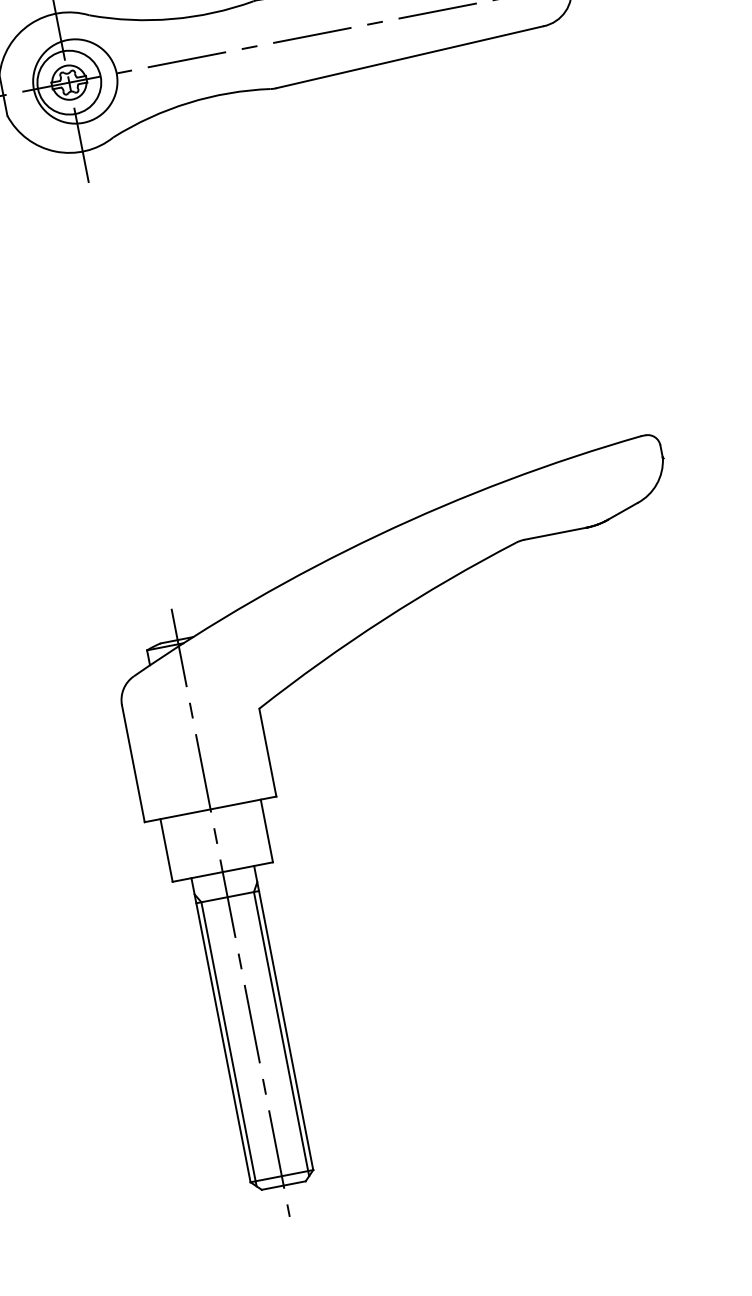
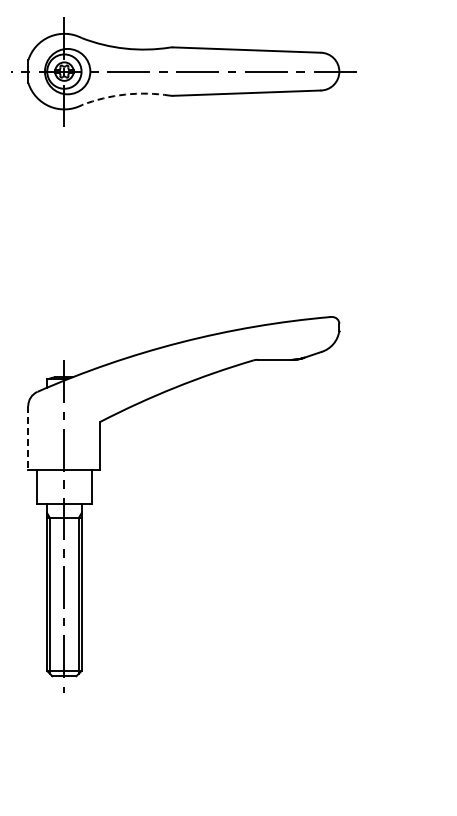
arc: (188, 102) -> (125, 94), solid -> dashed
line: (133, 764) -> (28, 438), solid -> dashed

